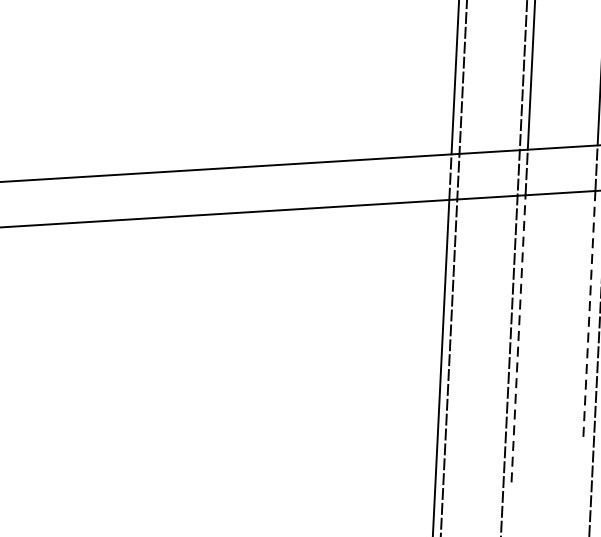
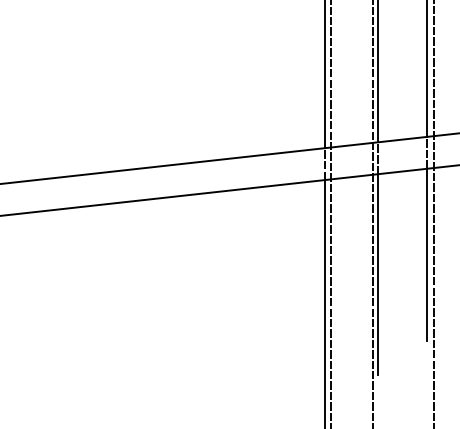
line: (589, 313) -> (426, 254), dashed -> solid
line: (519, 338) -> (378, 274), dashed -> solid

